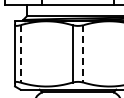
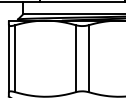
line: (20, 53) -> (15, 58), dashed -> solid
line: (83, 53) -> (88, 58), dashed -> solid

